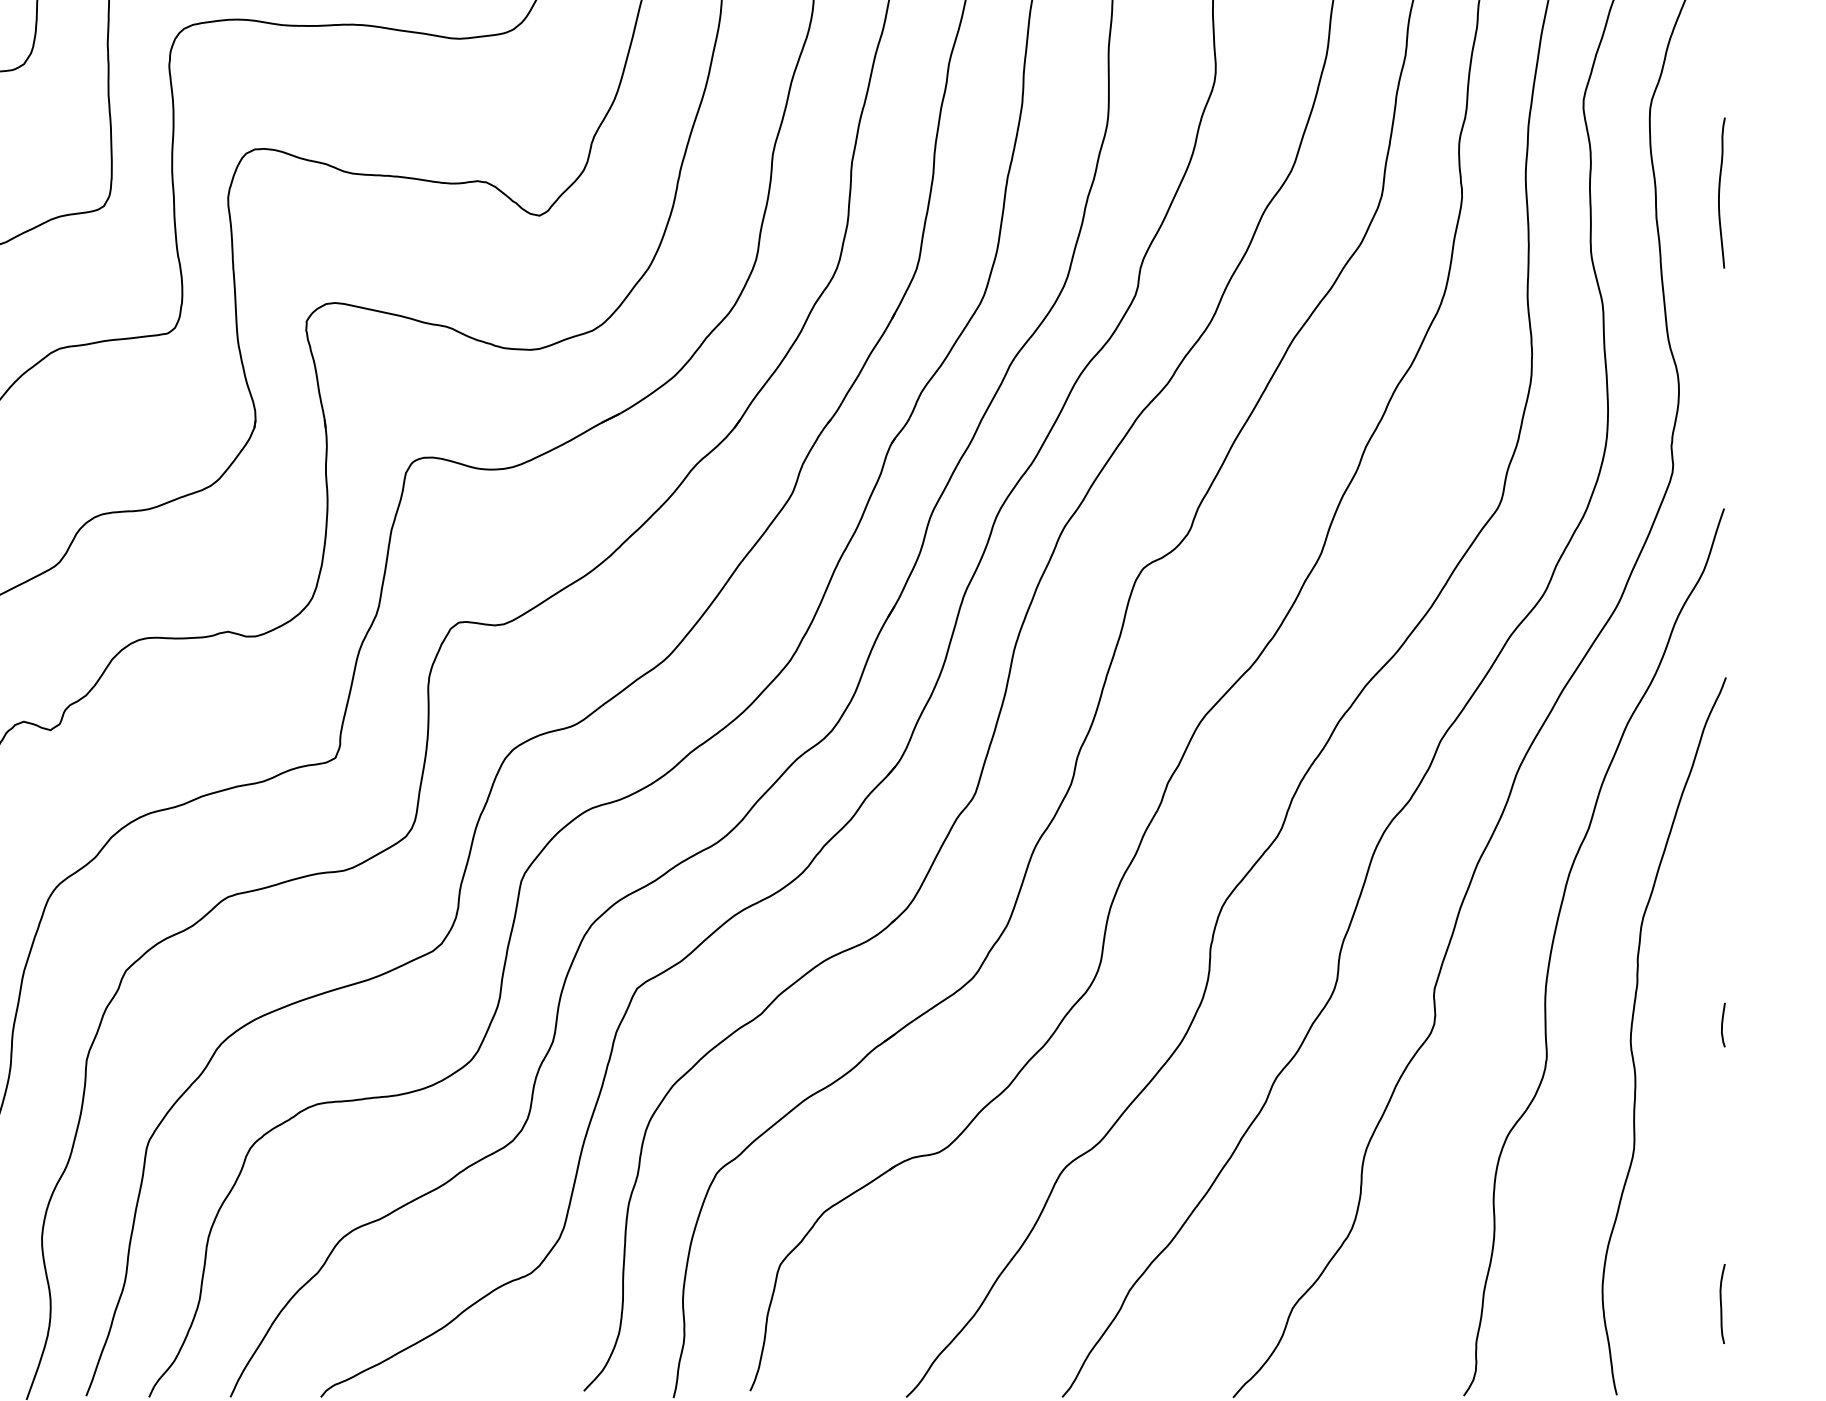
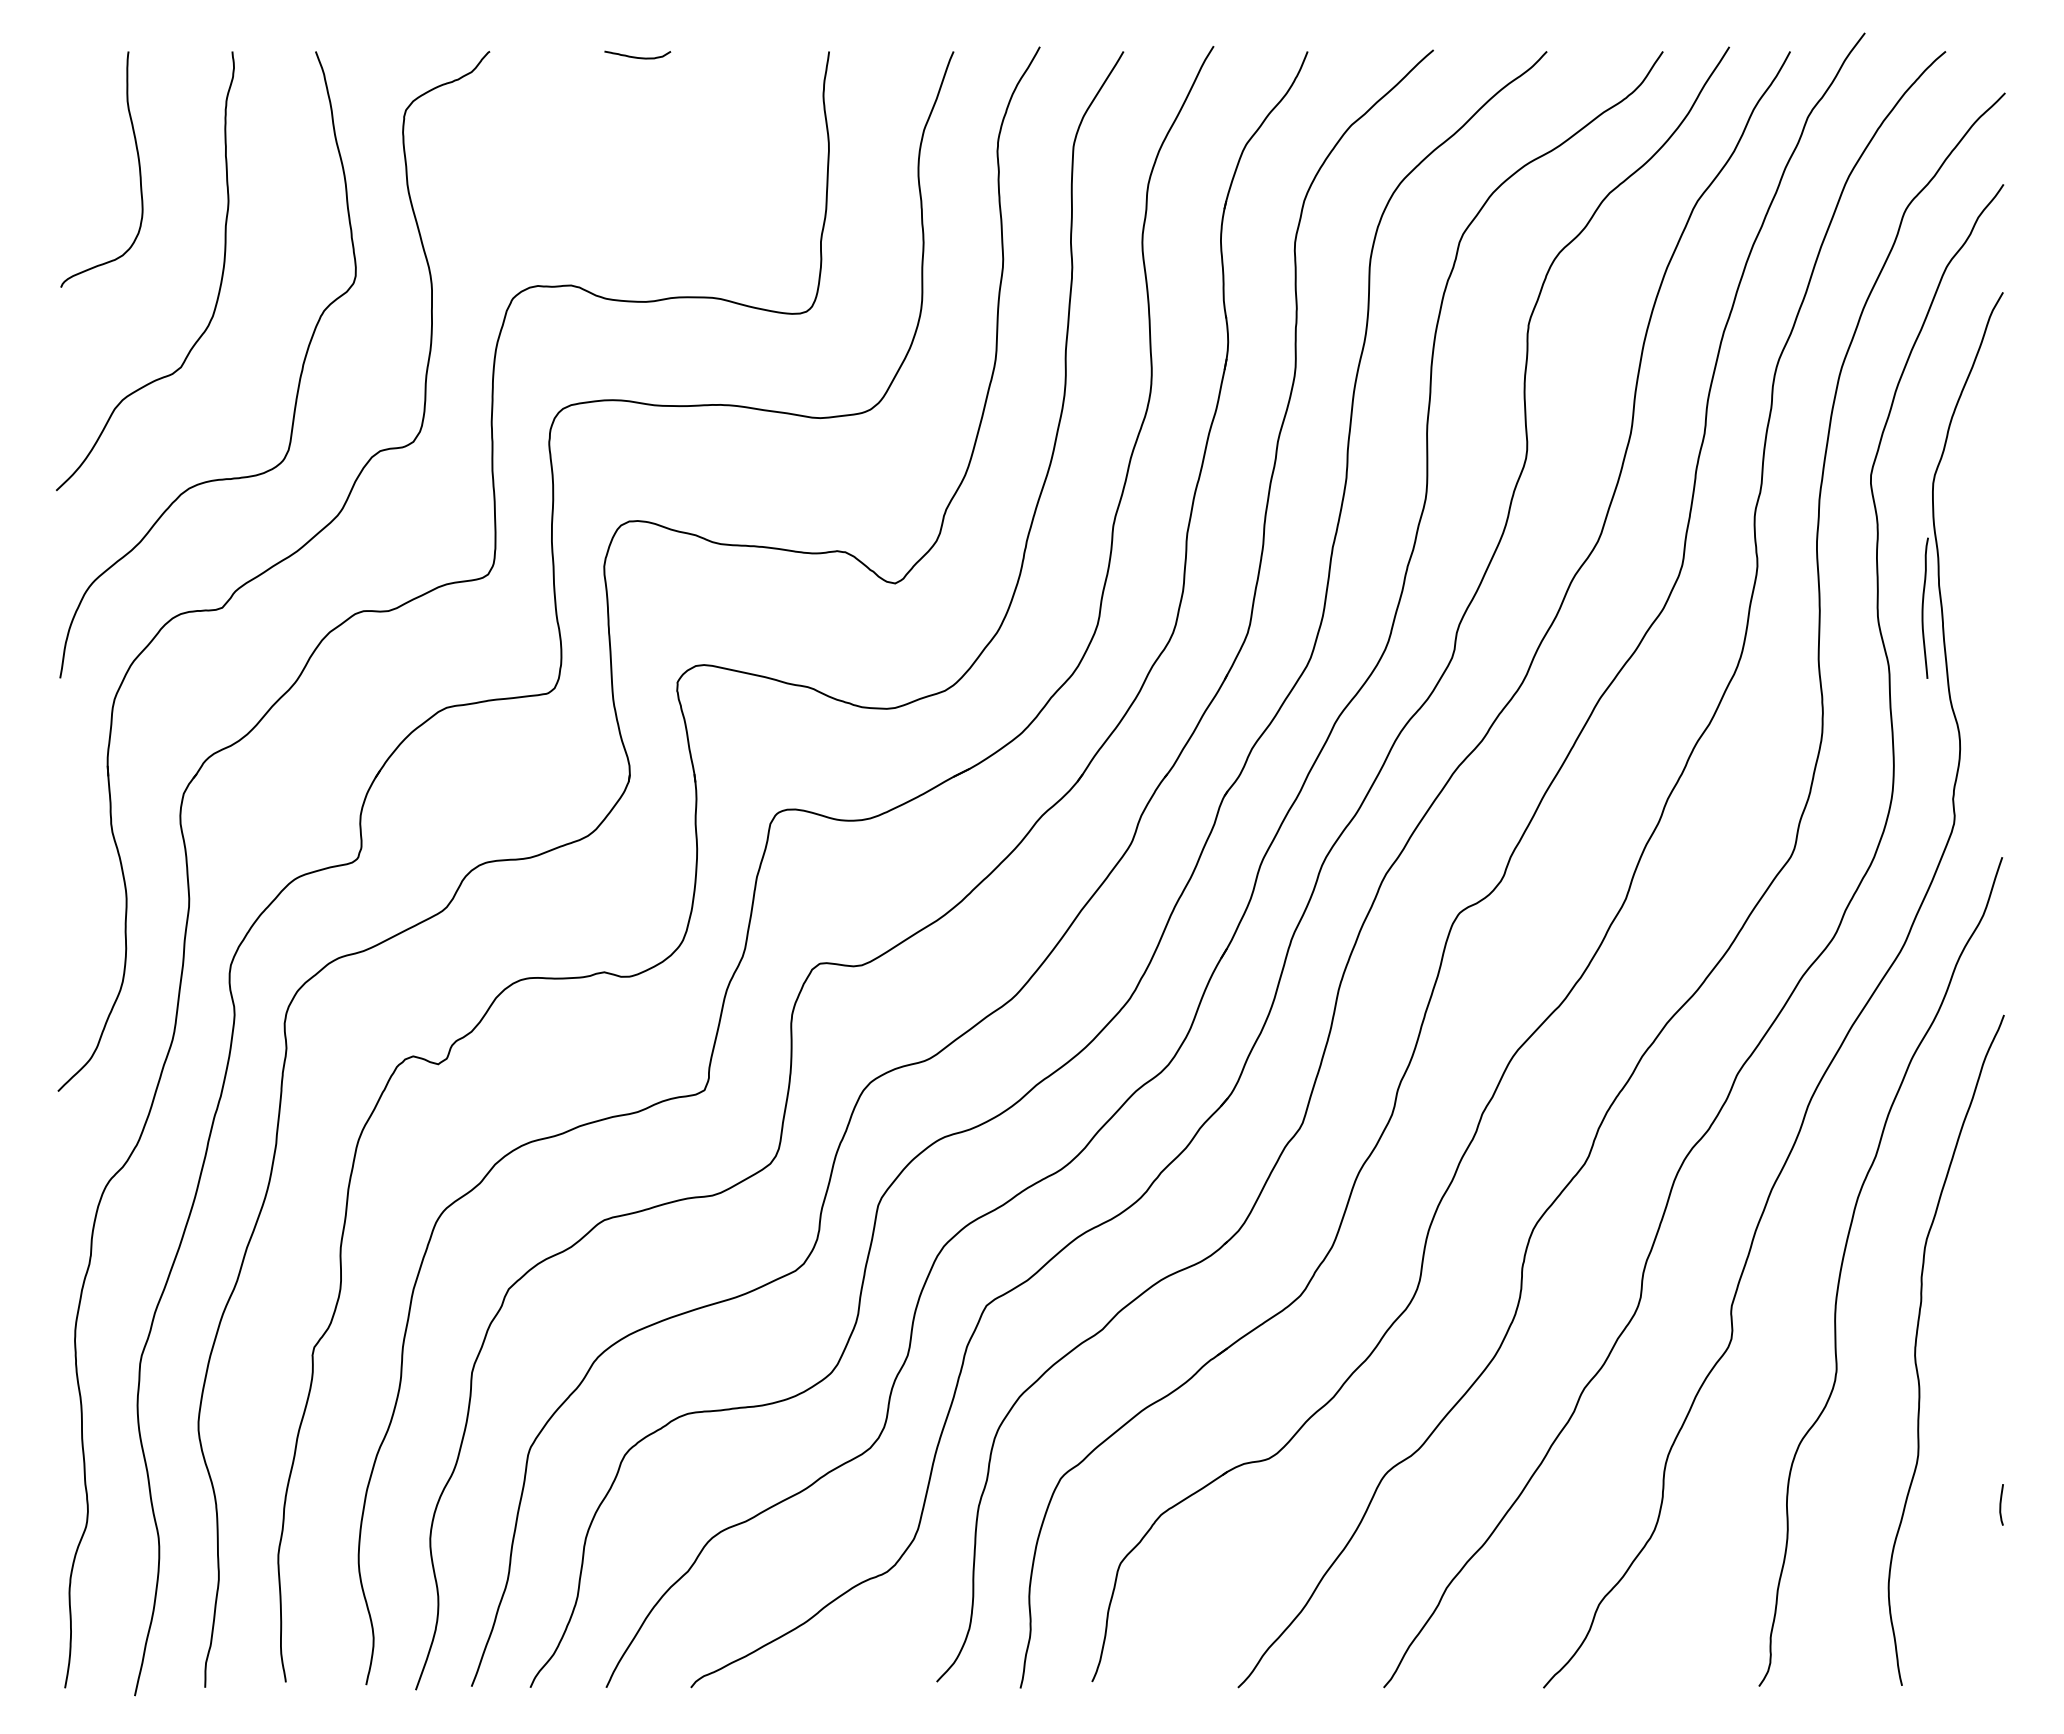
curve: (1720, 192) -> (1923, 607), moved
curve: (1723, 1024) -> (2001, 1504), moved
curve: (1722, 1303) -> (2000, 1600), removed

